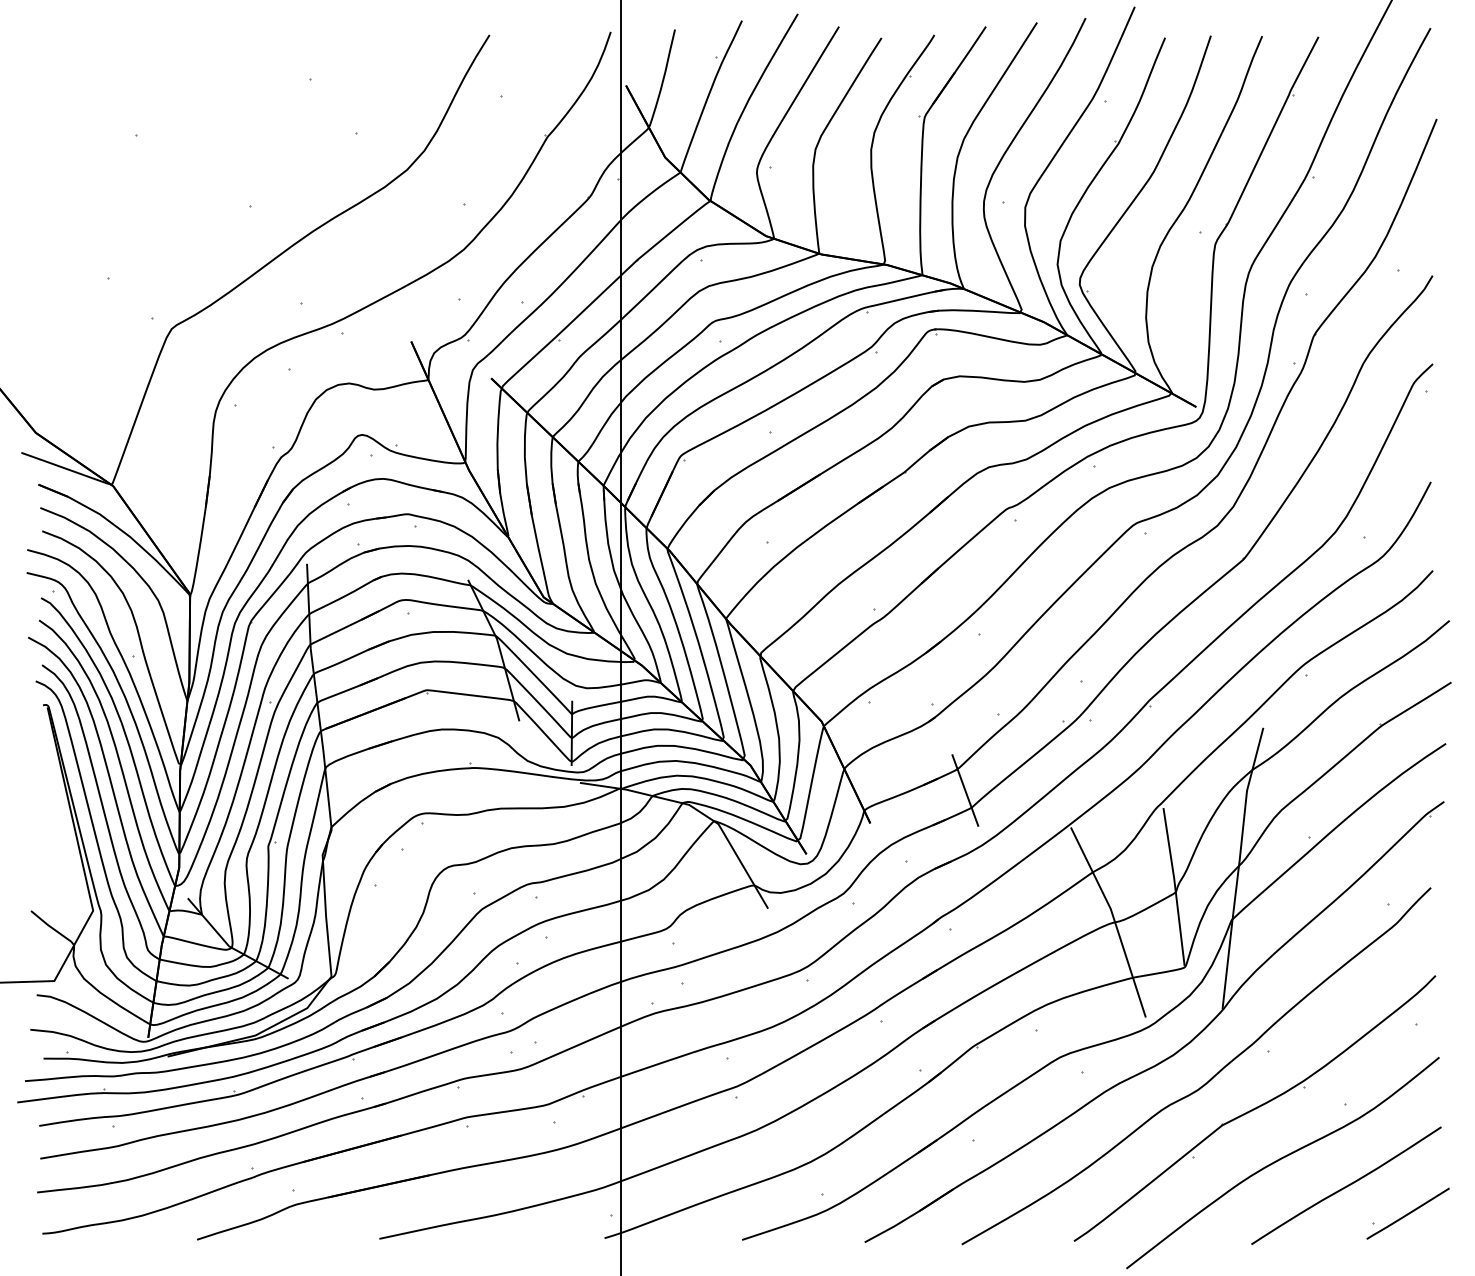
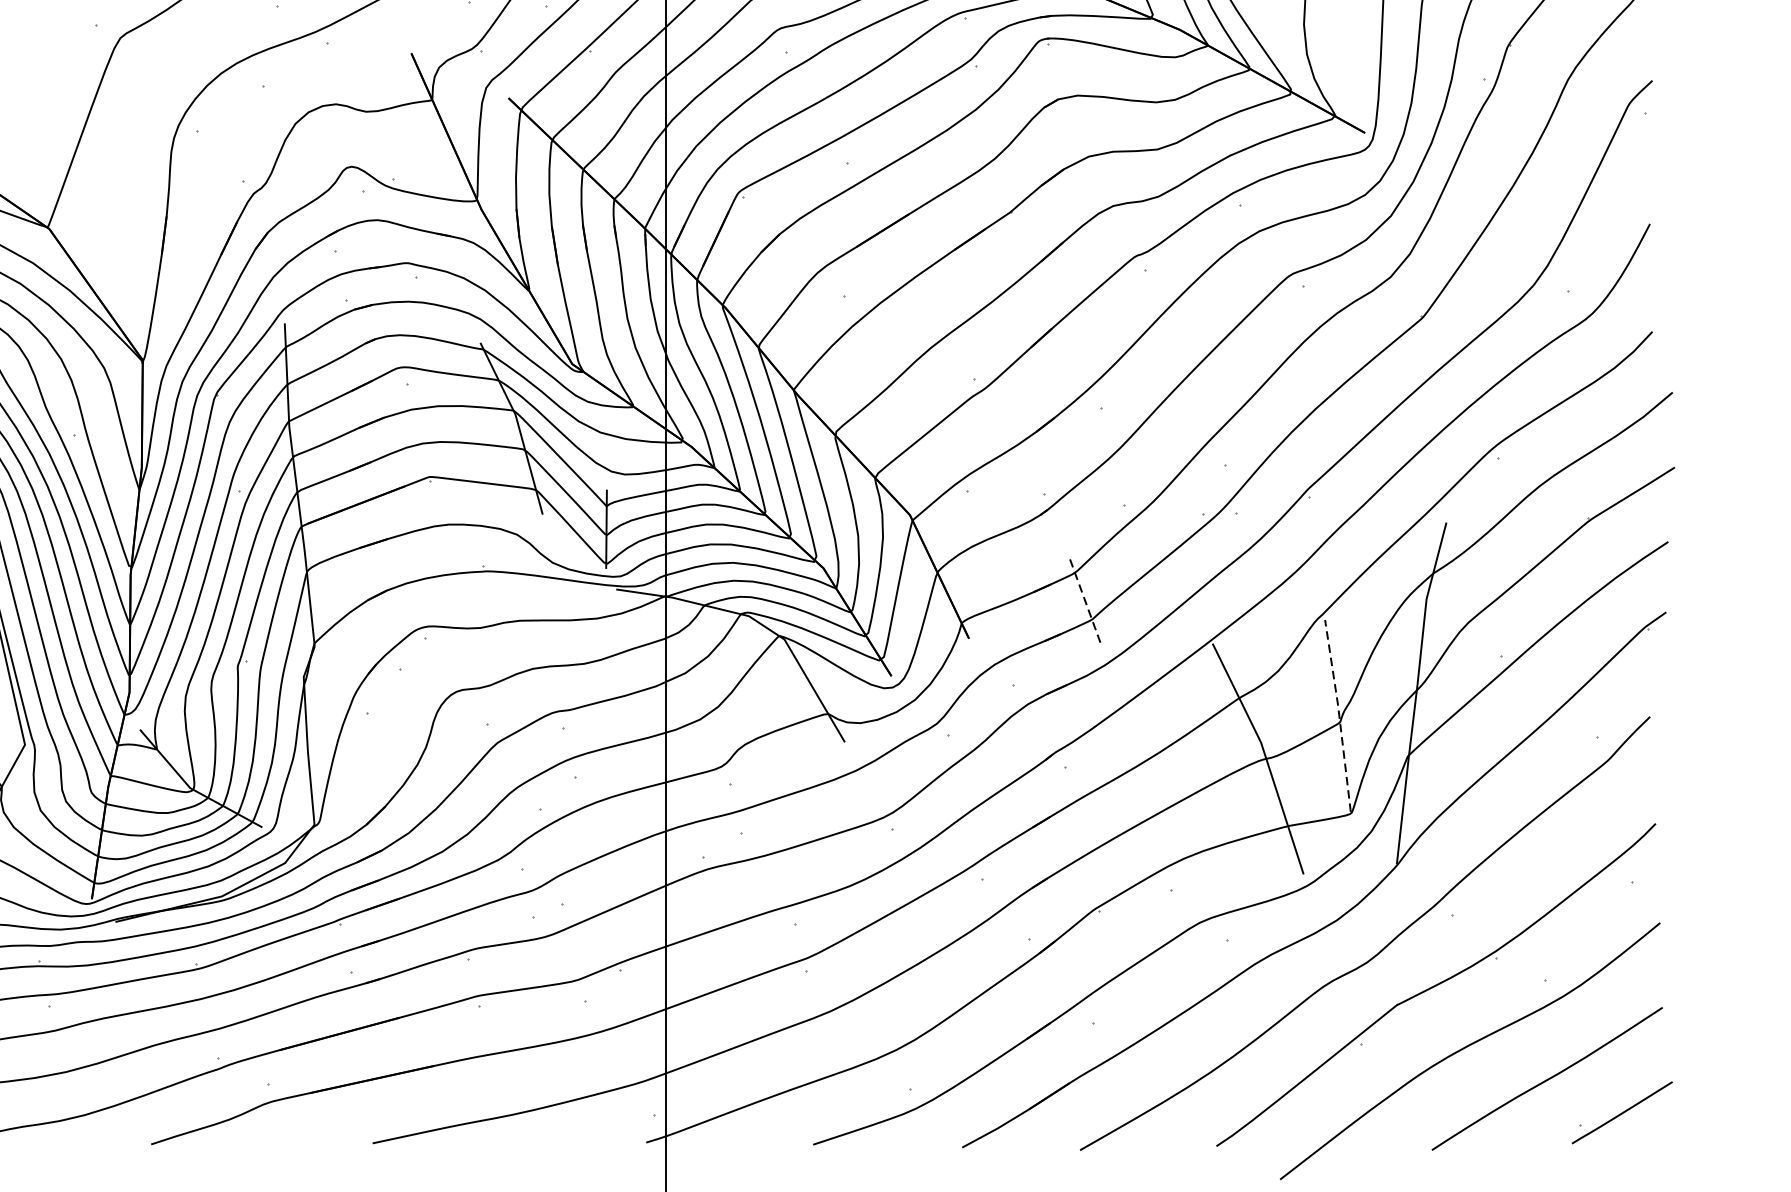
line: (965, 790) -> (1084, 598), solid -> dashed
line: (1175, 885) -> (1339, 714), solid -> dashed

